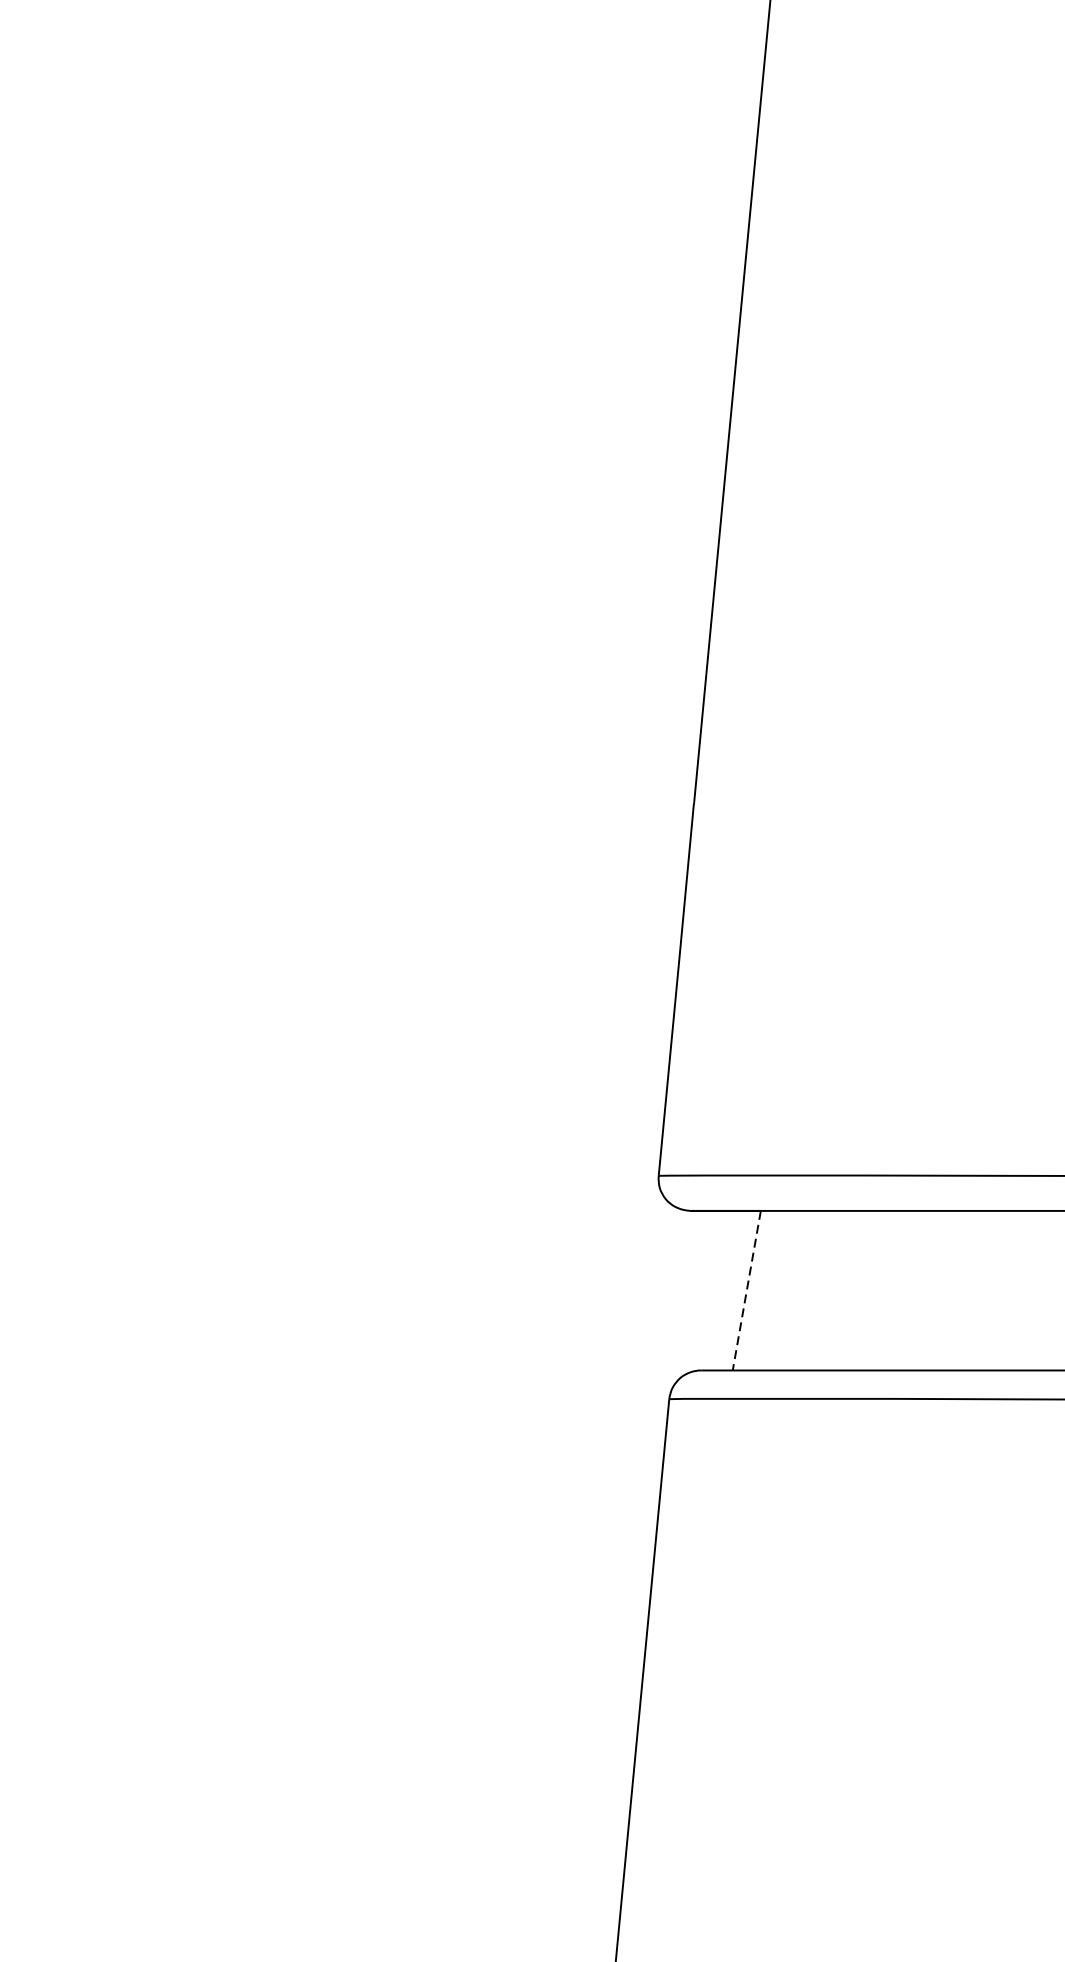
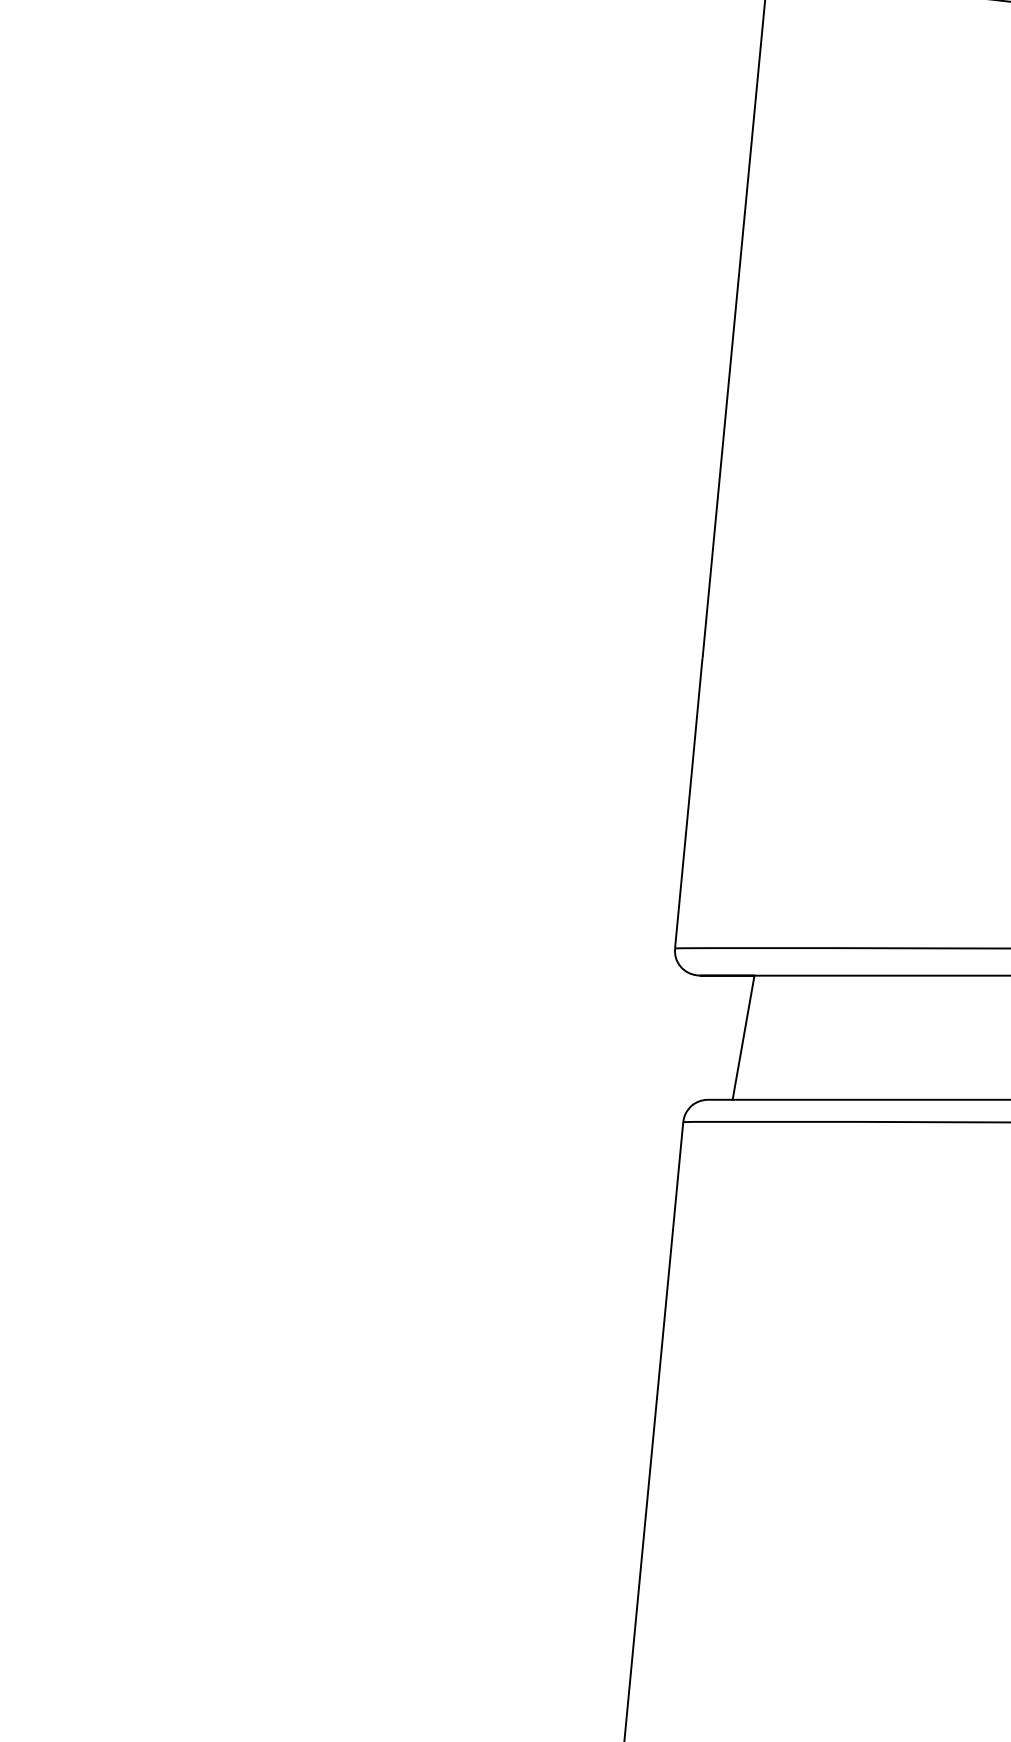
line: (746, 1291) -> (743, 1038), dashed -> solid

